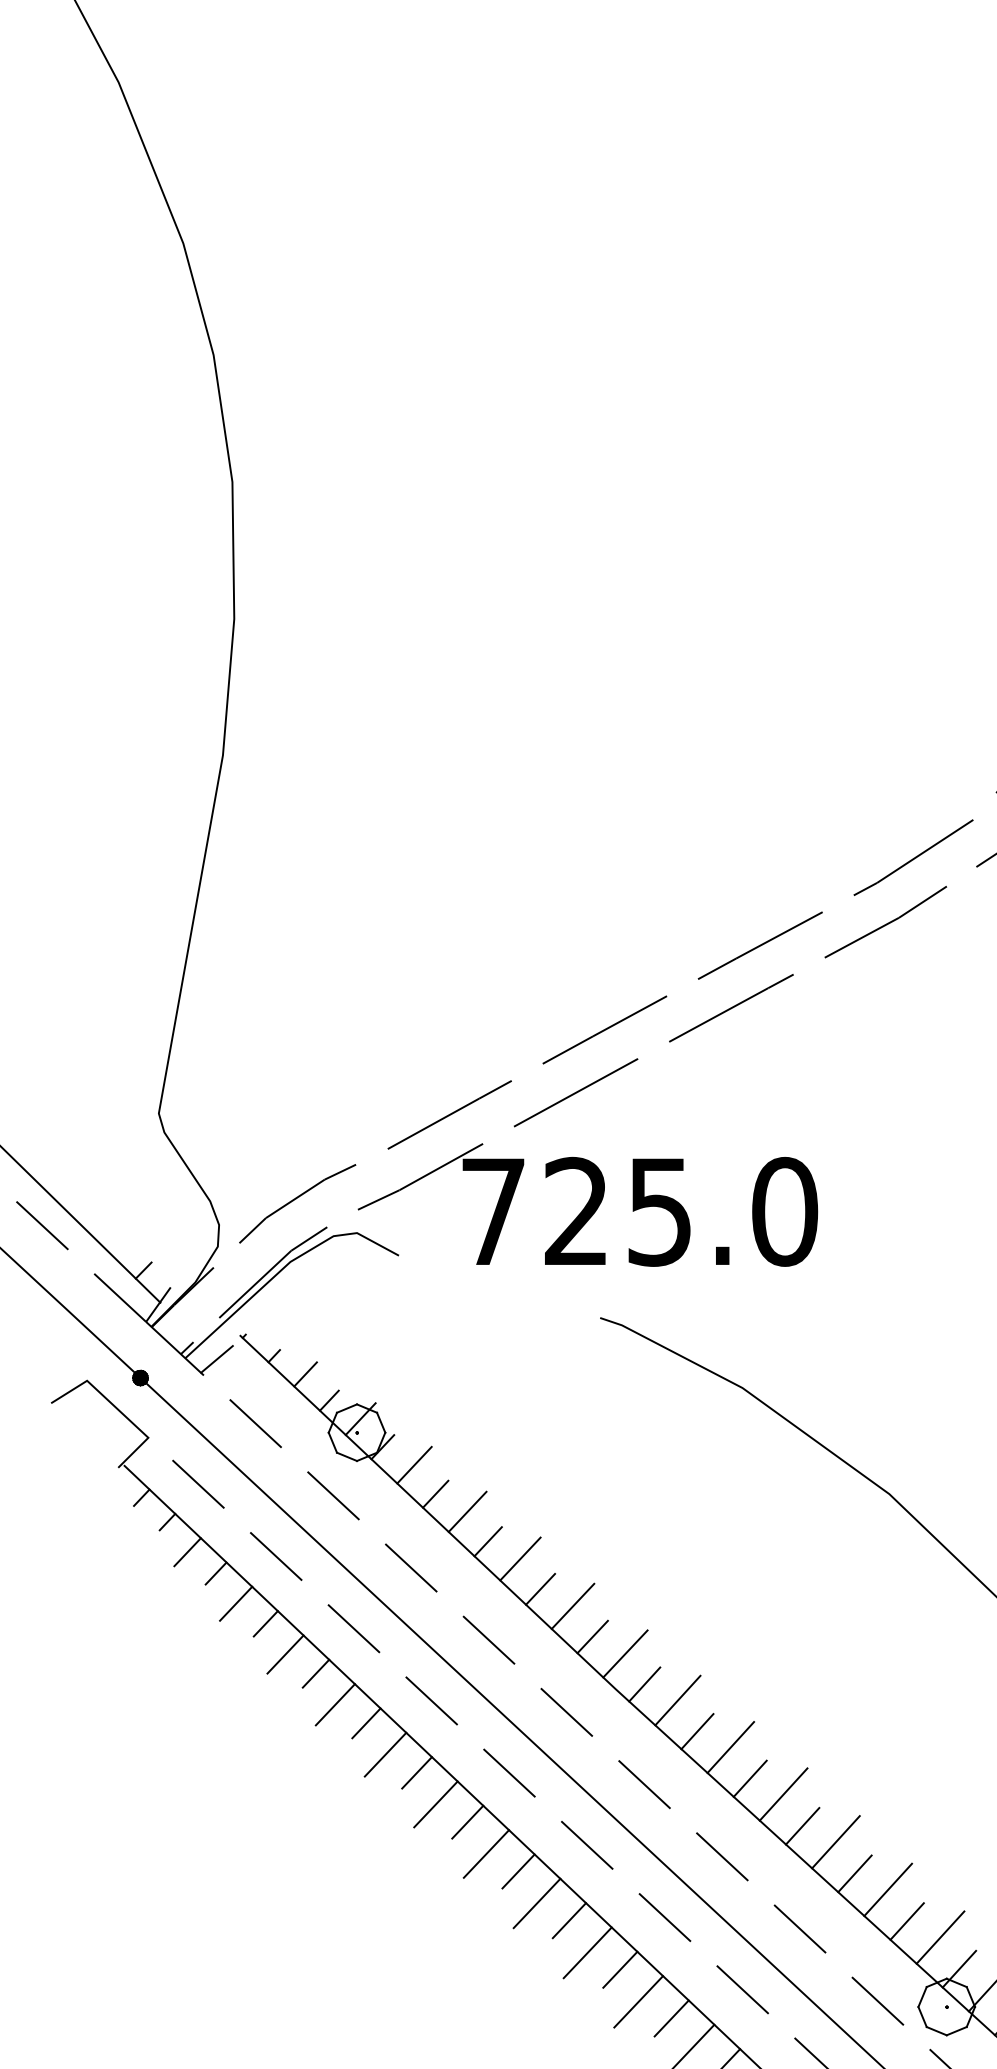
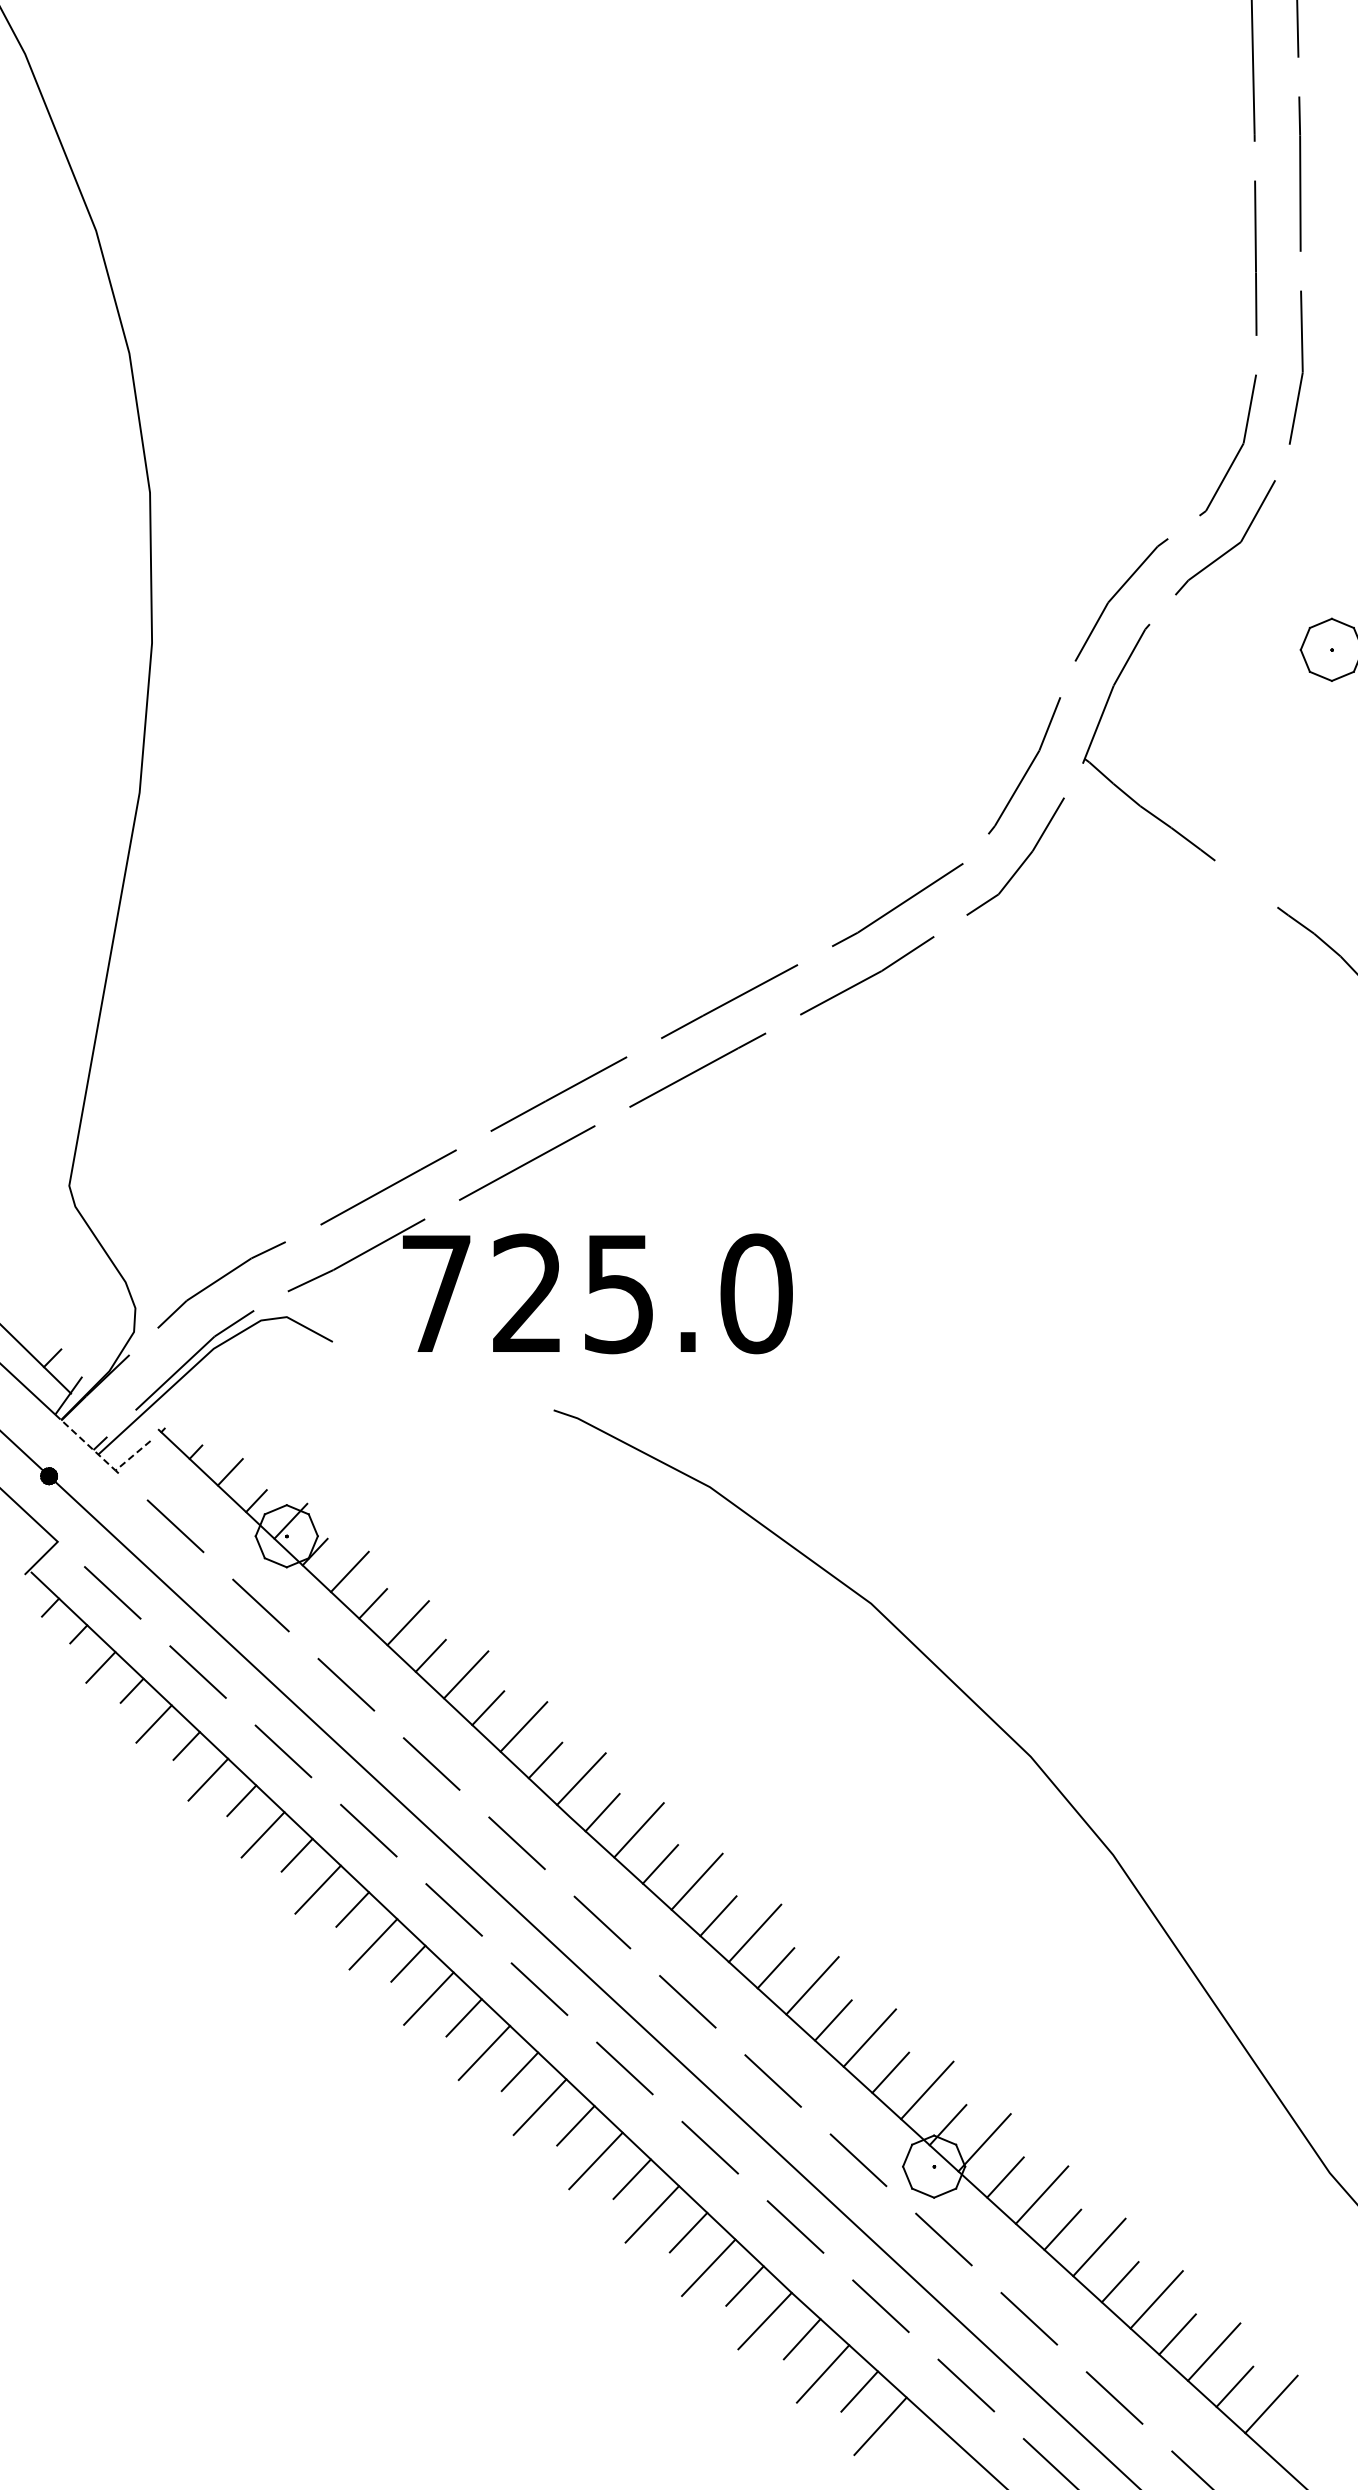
line: (190, 1362) -> (103, 1459), solid -> dashed

